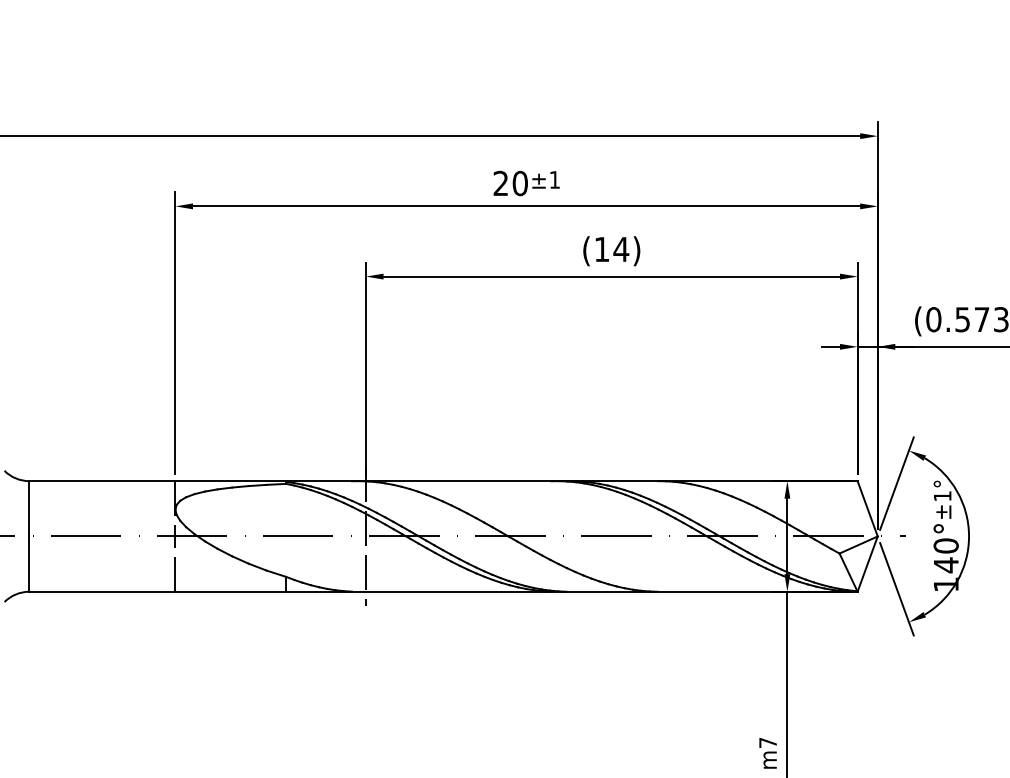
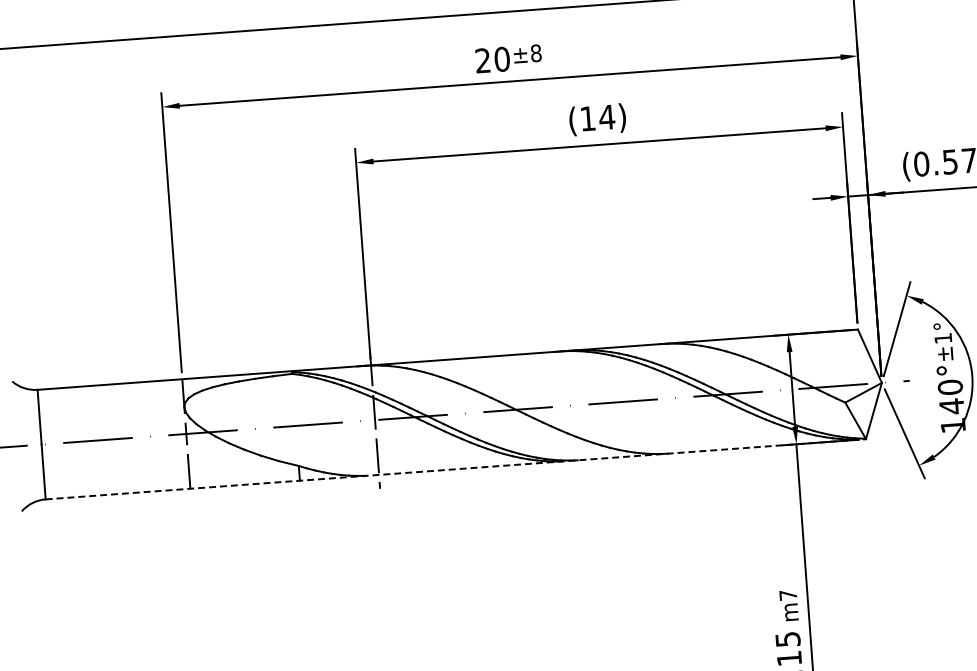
text: (554, 179) -> (535, 52), ±1 -> ±8
line: (443, 591) -> (455, 469), solid -> dashed

